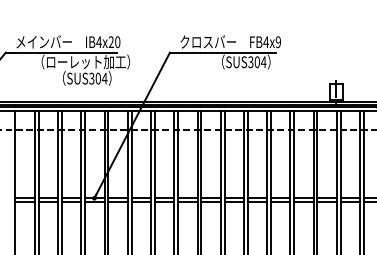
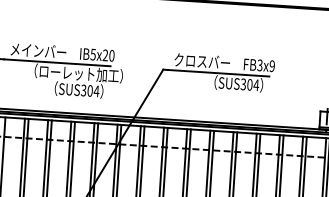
text: (98, 42) -> (92, 54), IB4x20 -> IB5x20
text: (265, 42) -> (259, 65), FB4x9 -> FB3x9

